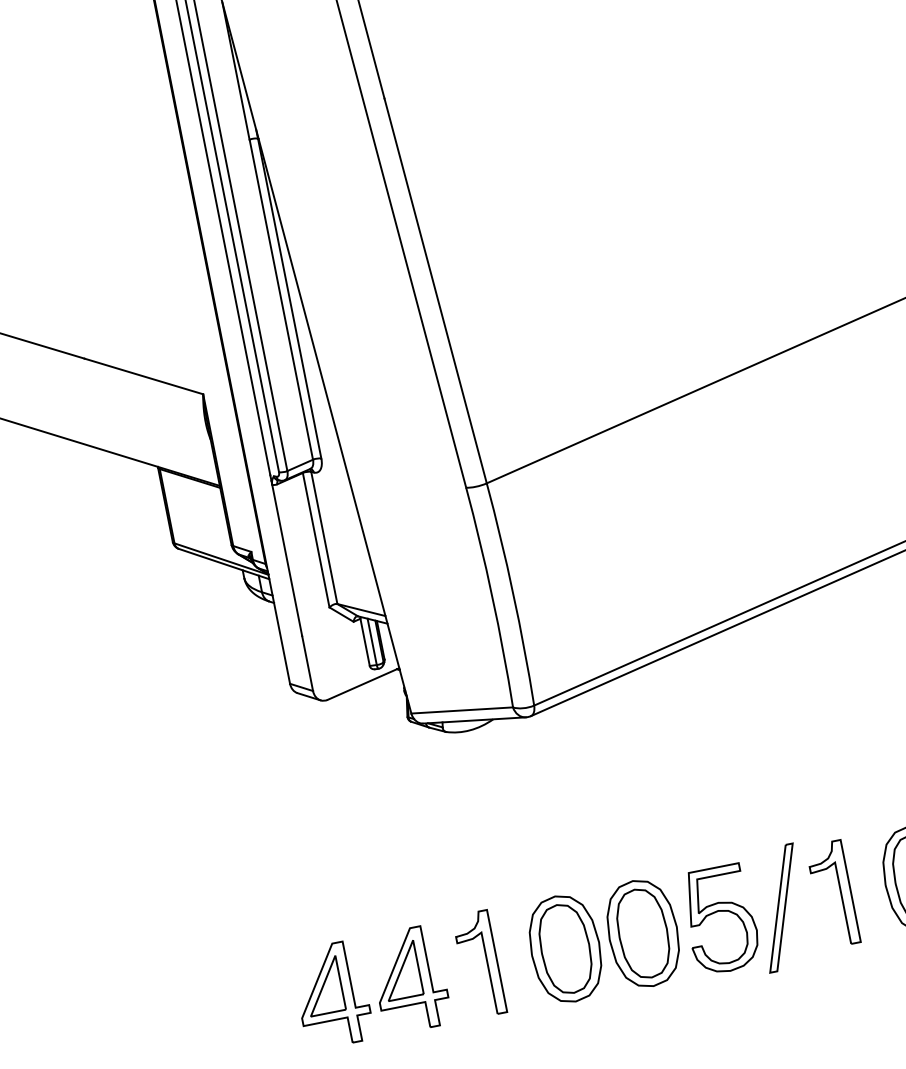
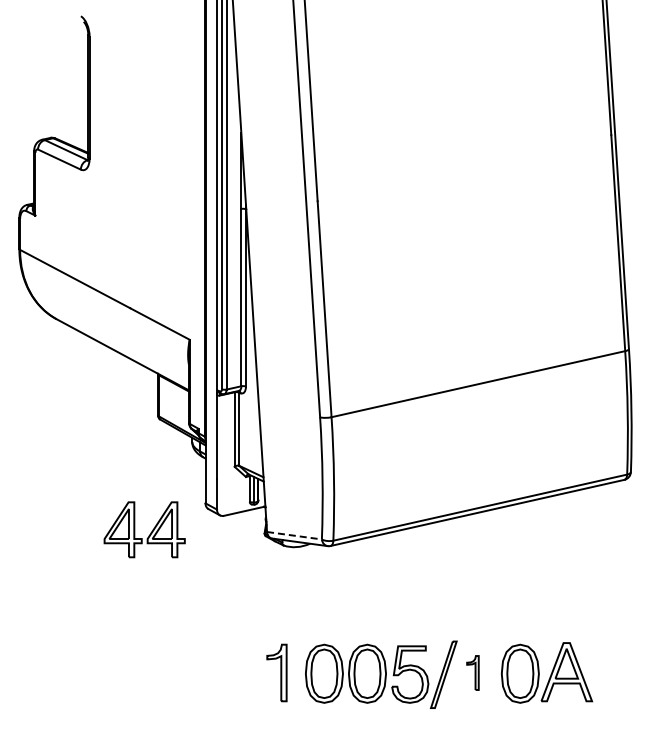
line: (462, 710) -> (294, 535), solid -> dashed
part: (832, 893) -> (472, 672), size x0.6
part: (382, 990) -> (150, 532), moved

